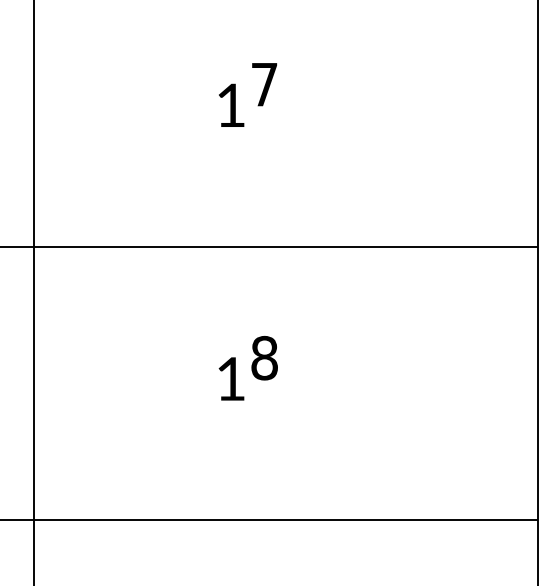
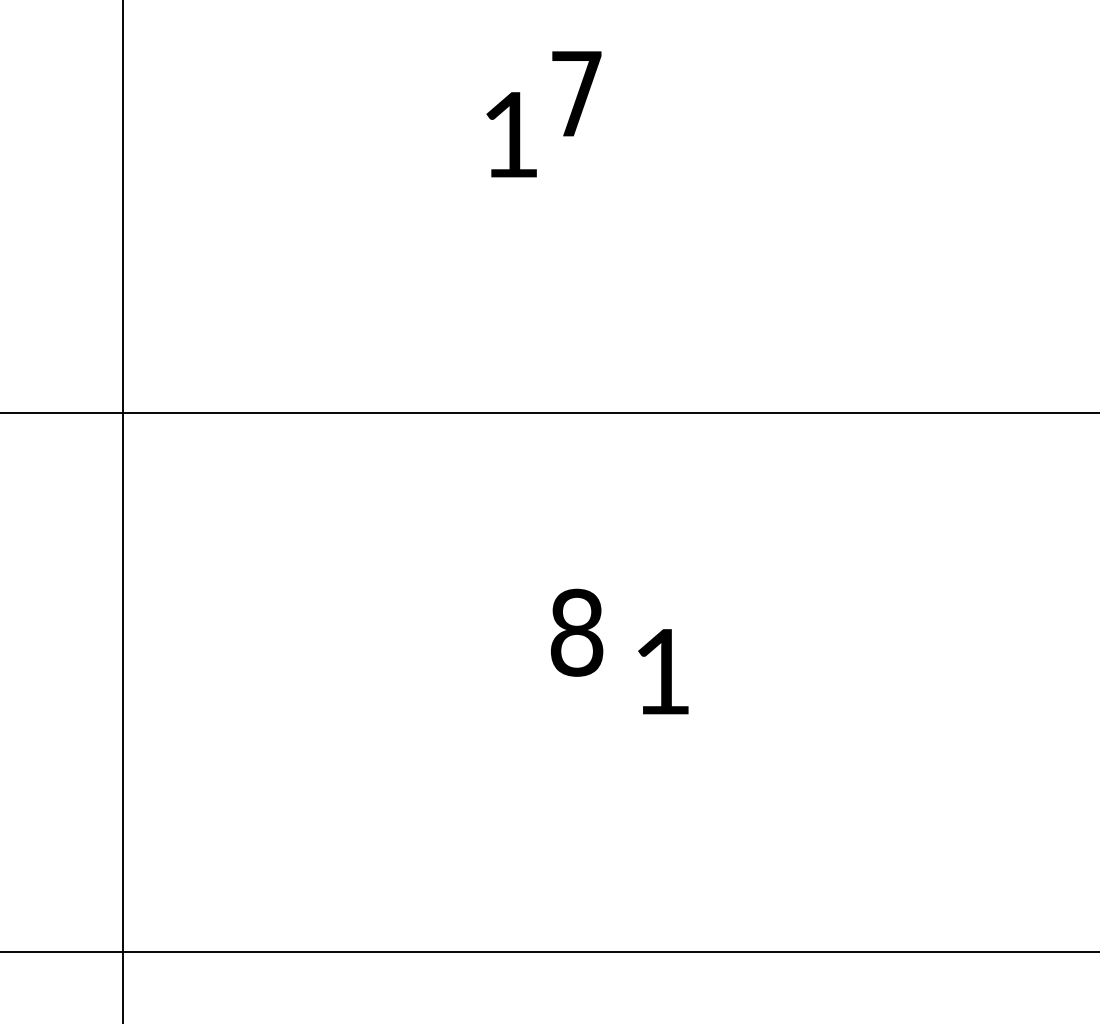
text: (231, 378) -> (663, 670), moved

